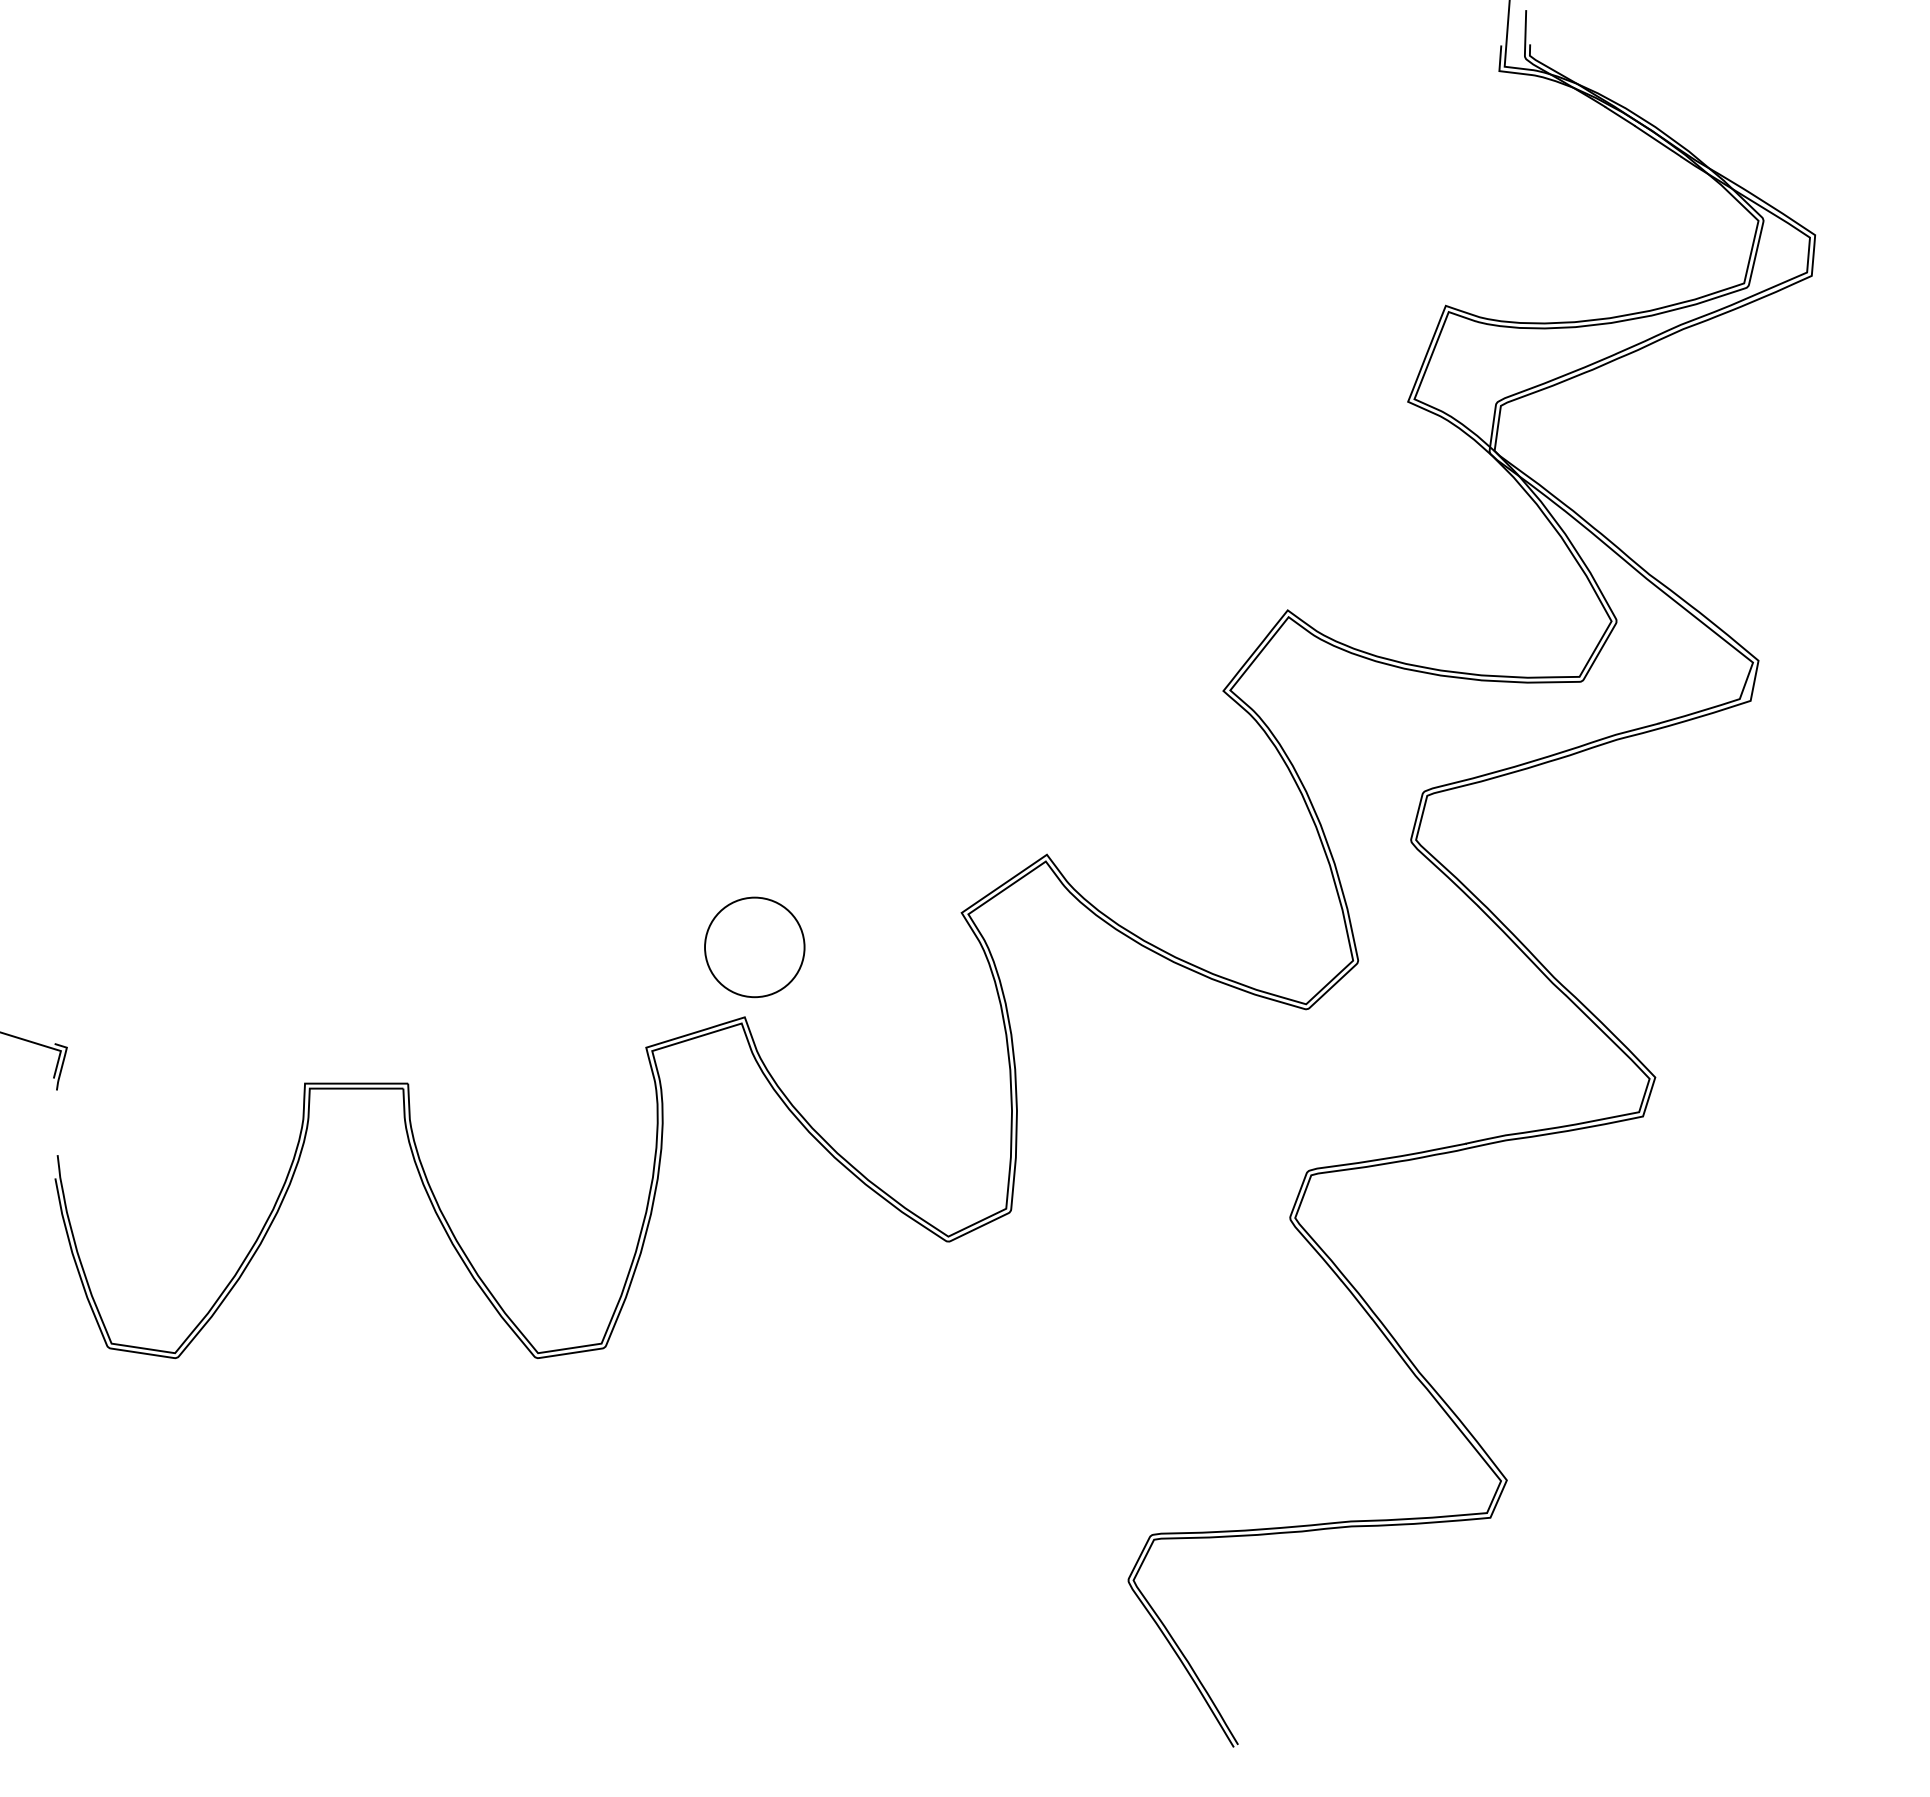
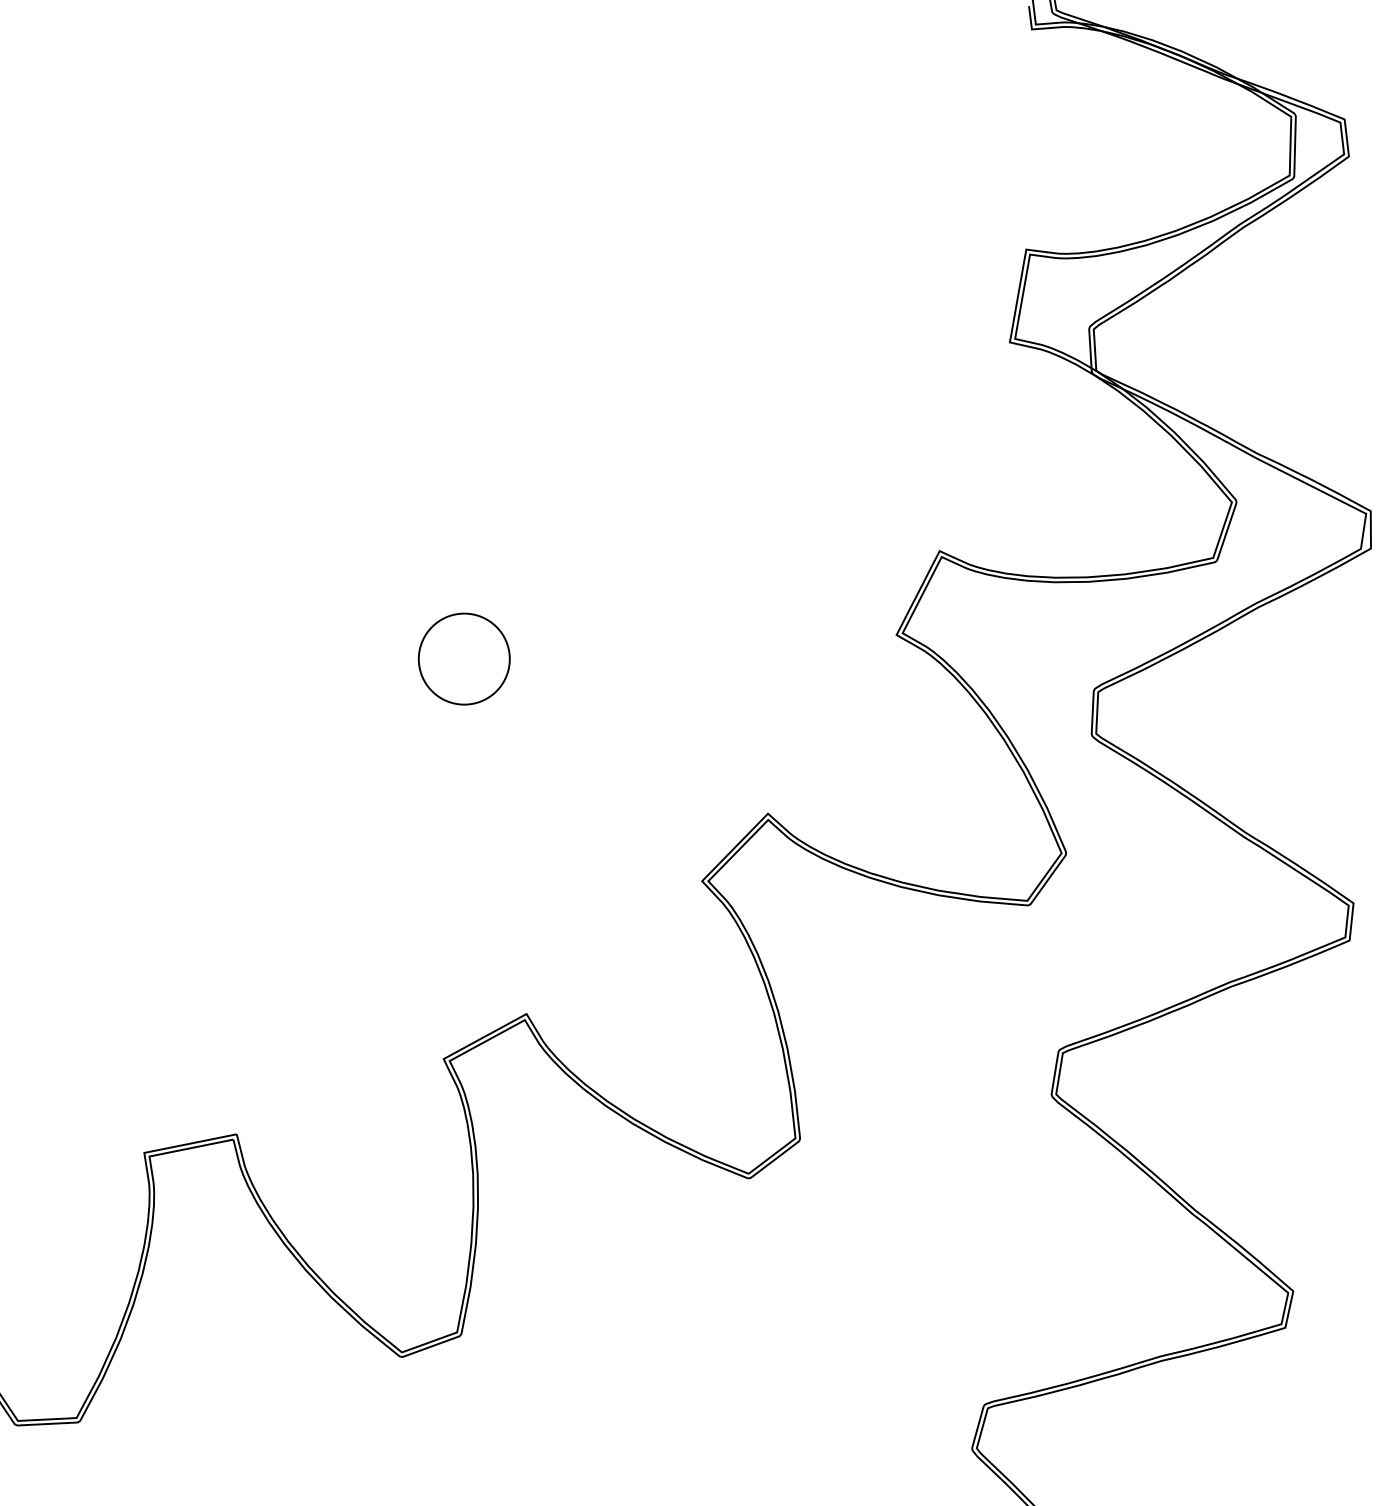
circle: (754, 947) -> (464, 659), moved

